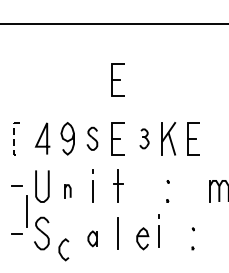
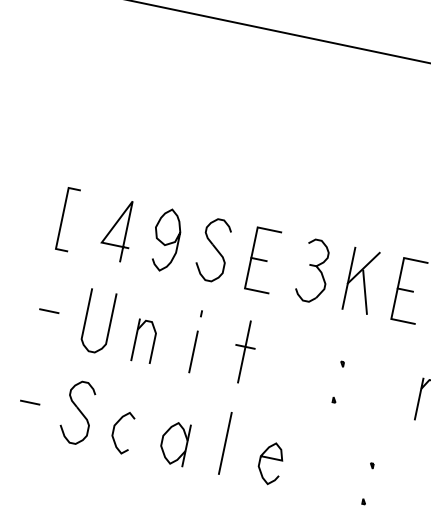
part: (117, 79) -> (286, 145), removed
line: (14, 138) -> (63, 218), dashed -> solid
part: (92, 138) -> (213, 249), size x1.43
part: (144, 138) -> (314, 270), size x1.67
part: (67, 191) -> (144, 341), size x1.67
line: (26, 211) -> (57, 363), removed
line: (158, 230) -> (304, 453), removed
part: (92, 238) -> (173, 442), size x1.43
curve: (60, 249) -> (115, 430), moved

